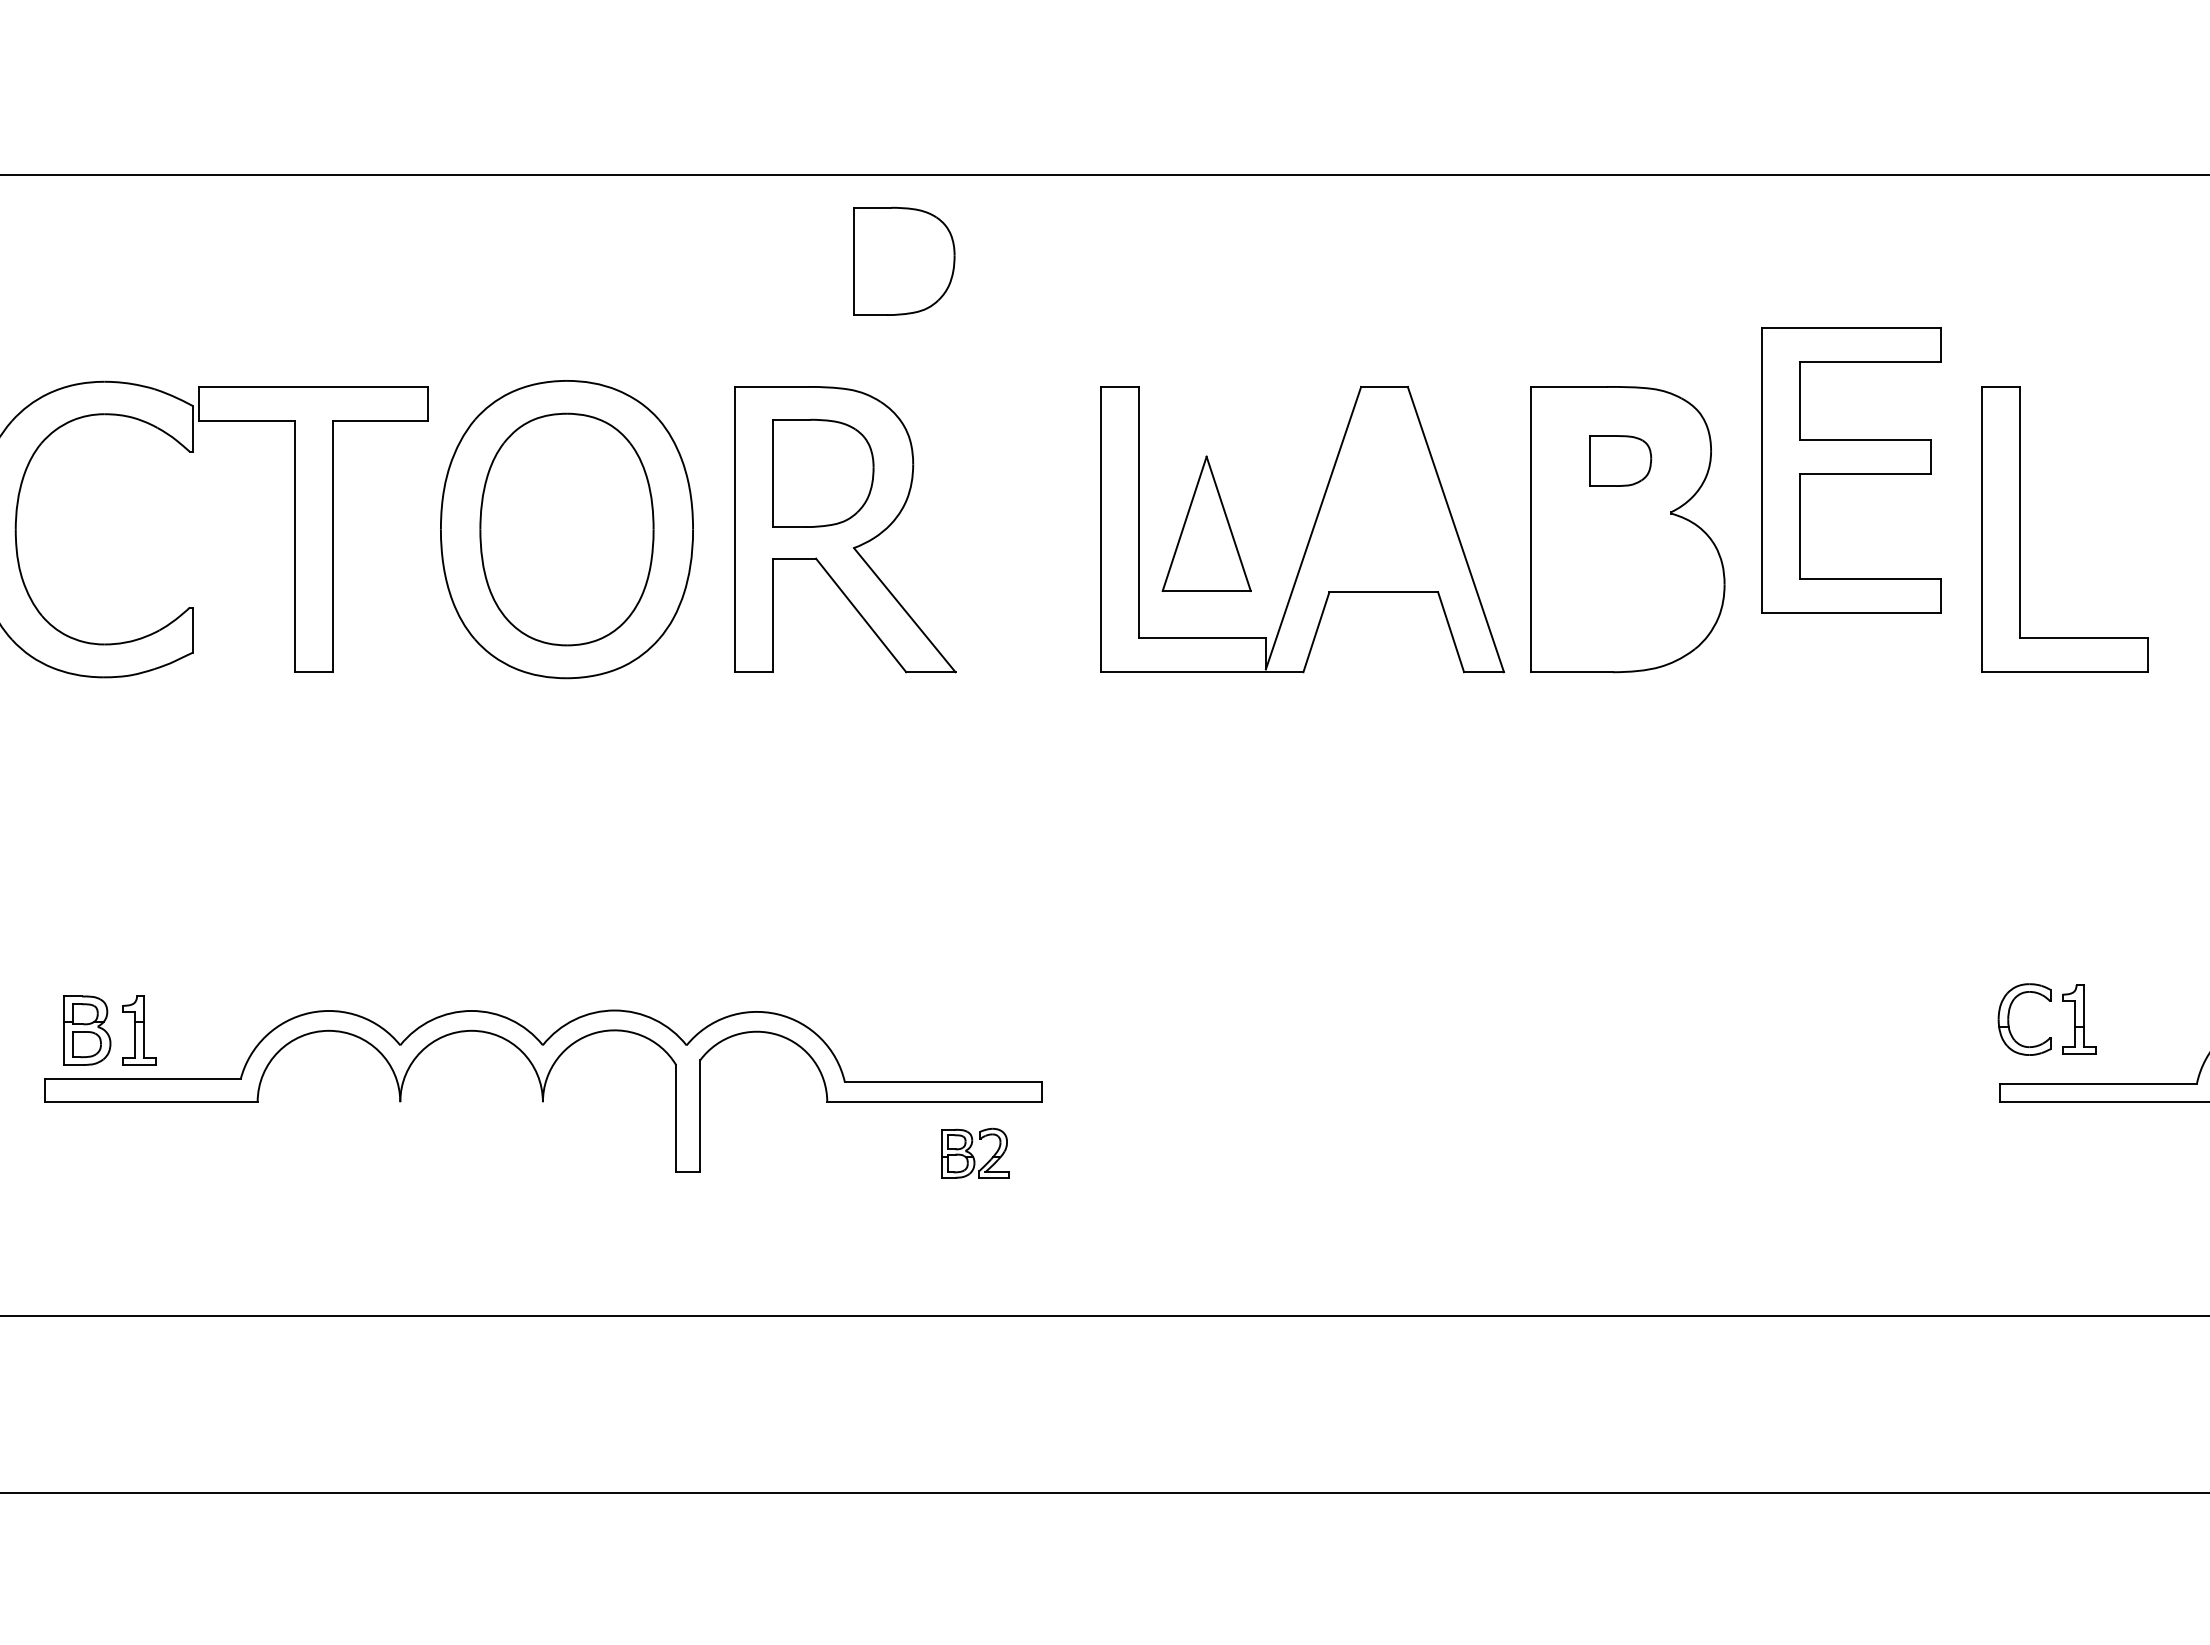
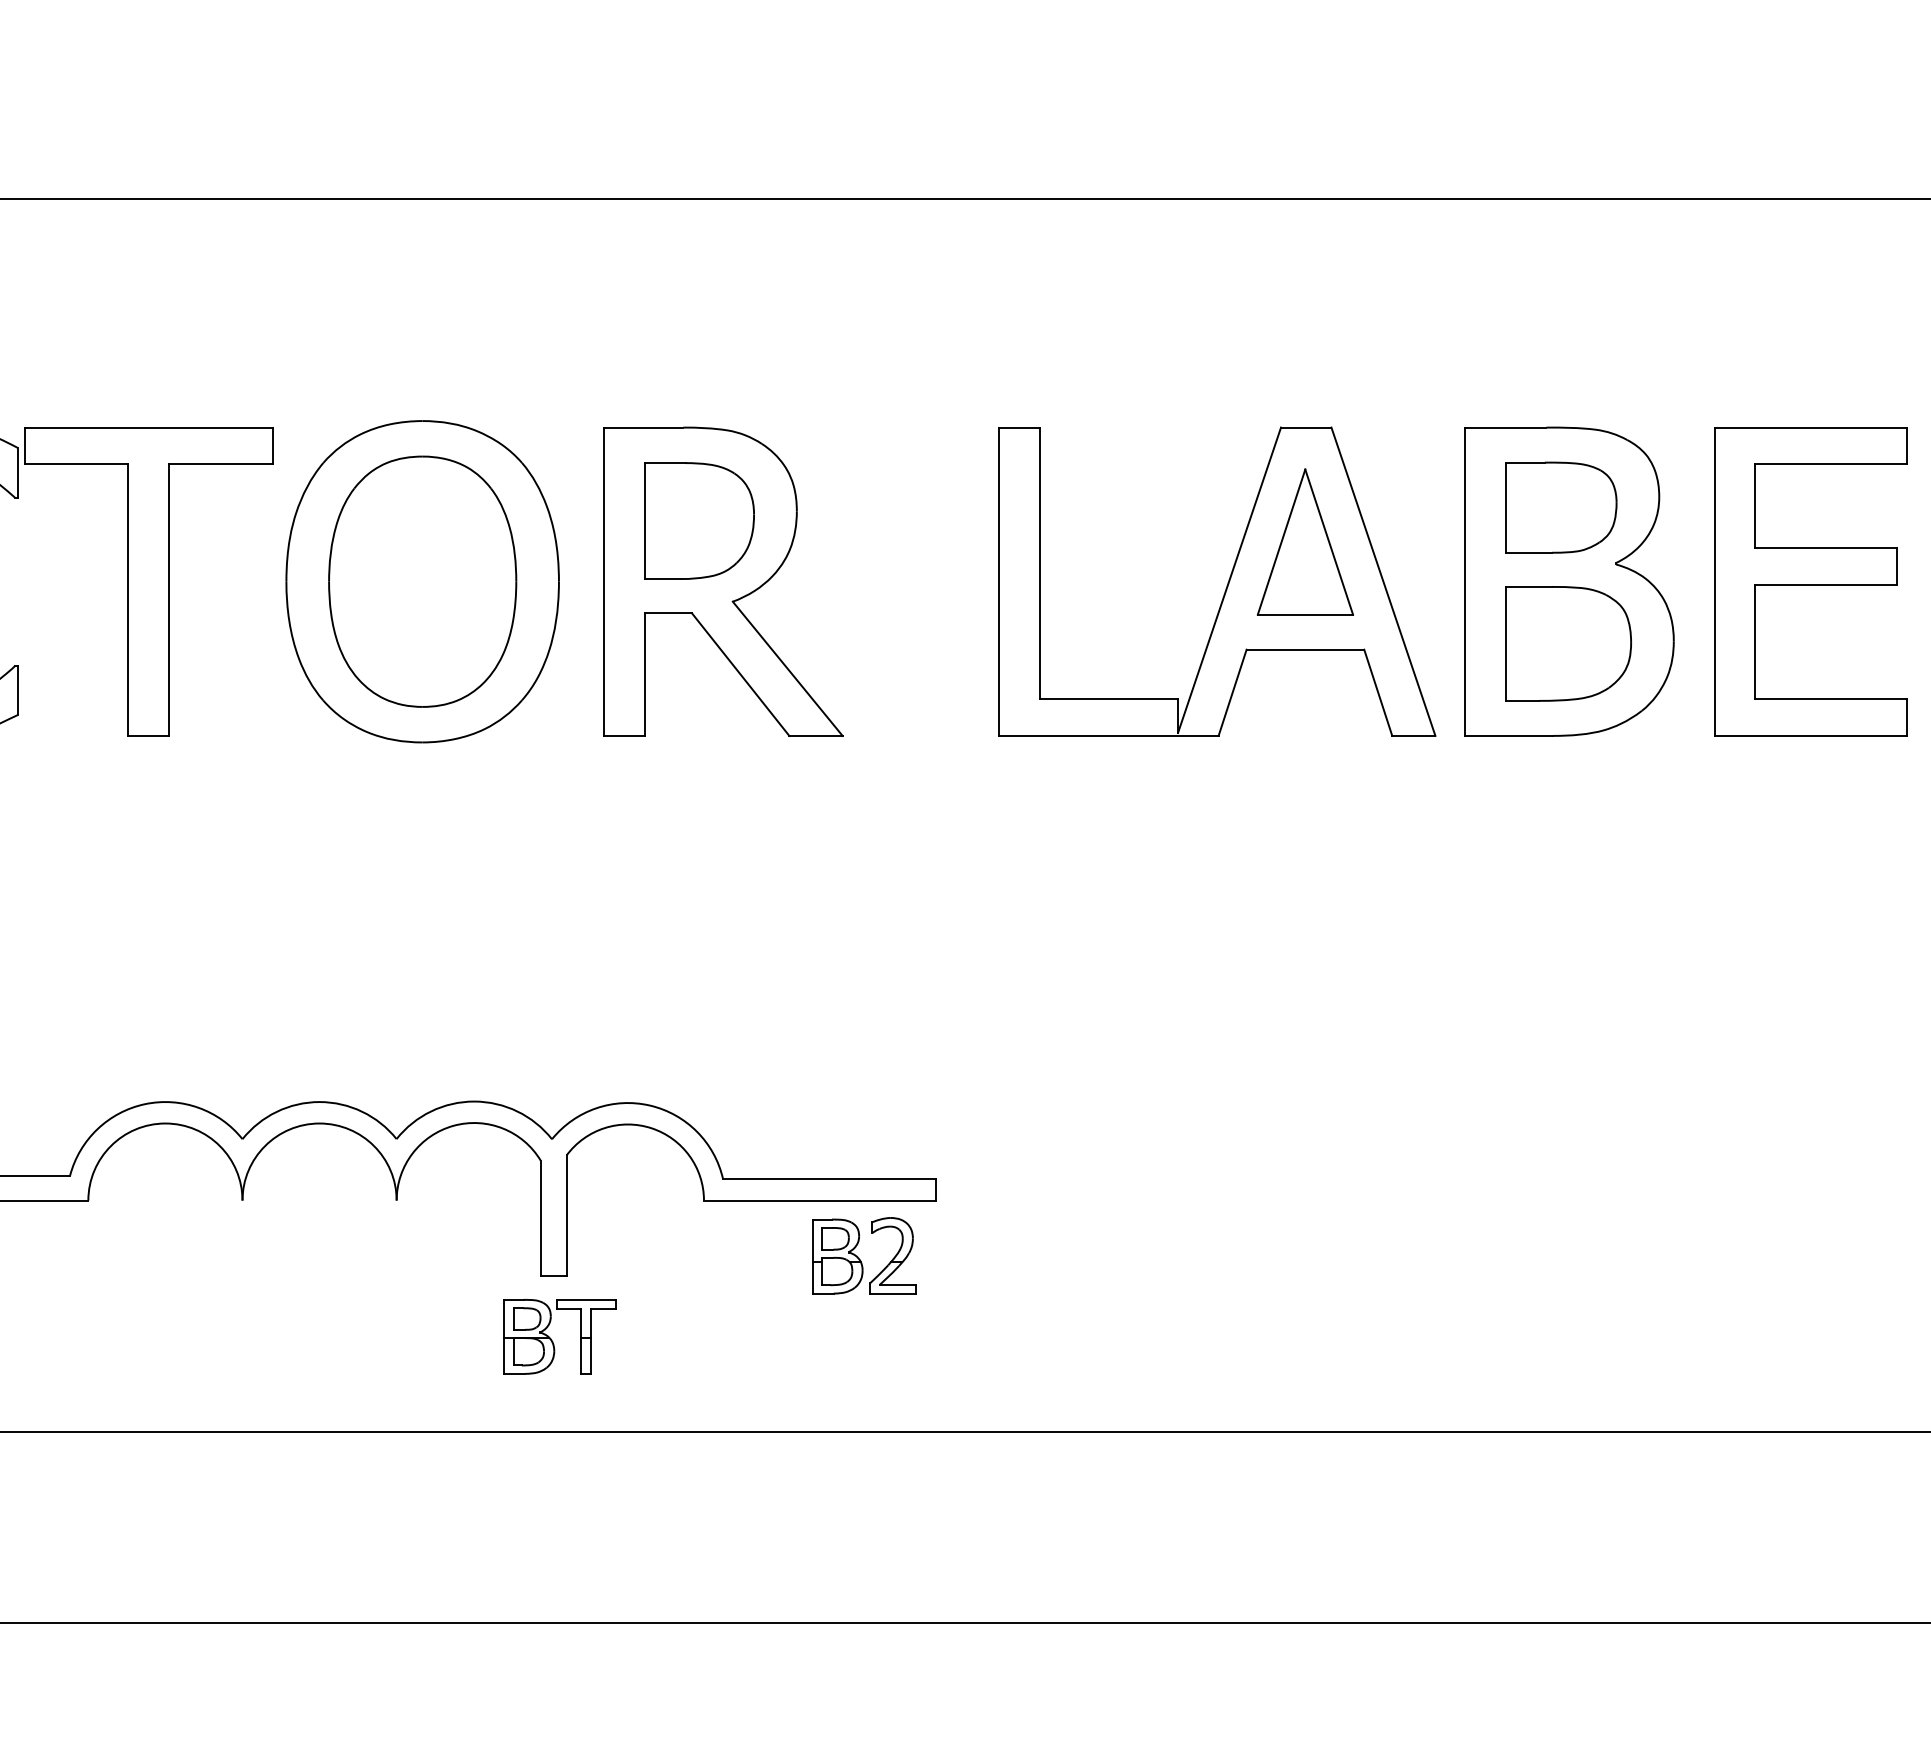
part: (904, 260) -> (787, 290), removed
part: (1620, 460) -> (1561, 507), size x1.67
part: (1851, 470) -> (1810, 581), moved
part: (1206, 523) -> (1305, 541), moved
part: (1626, 586) -> (1567, 643), added
part: (975, 1153) -> (864, 1256), size x1.43
part: (687, 1231) -> (552, 1340), added

